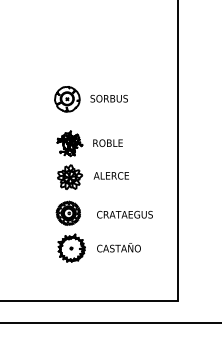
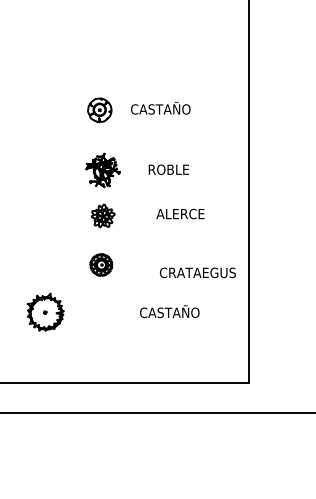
text: (112, 97) -> (160, 107), SORBUS -> CASTAÑO
part: (67, 99) -> (99, 110), size x0.7
text: (107, 142) -> (168, 169), moved
text: (111, 175) -> (180, 213), moved
part: (69, 176) -> (102, 215), size x0.7
part: (68, 213) -> (101, 264), size x0.7
text: (124, 214) -> (197, 272), moved
part: (71, 247) -> (45, 311), moved

